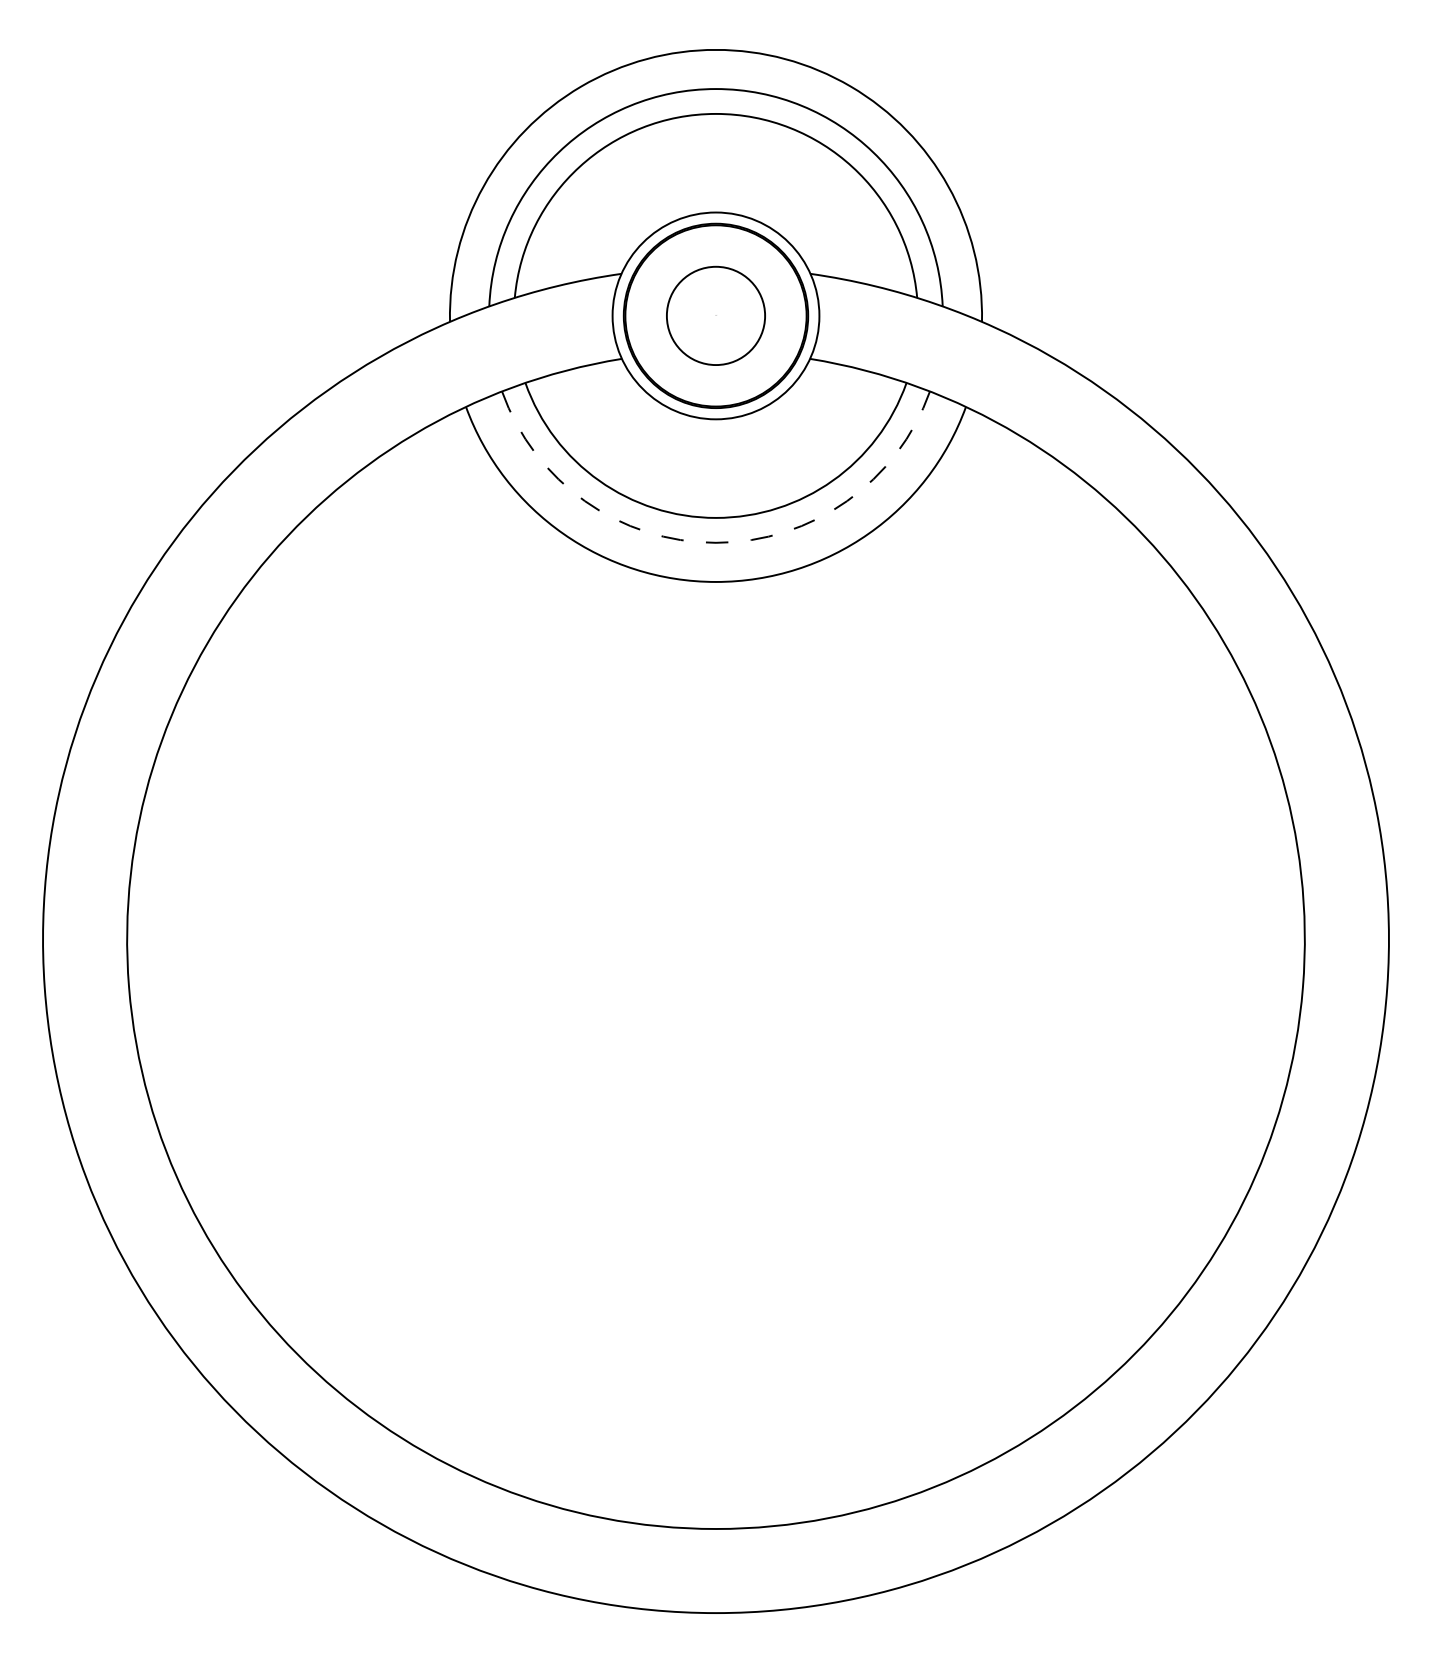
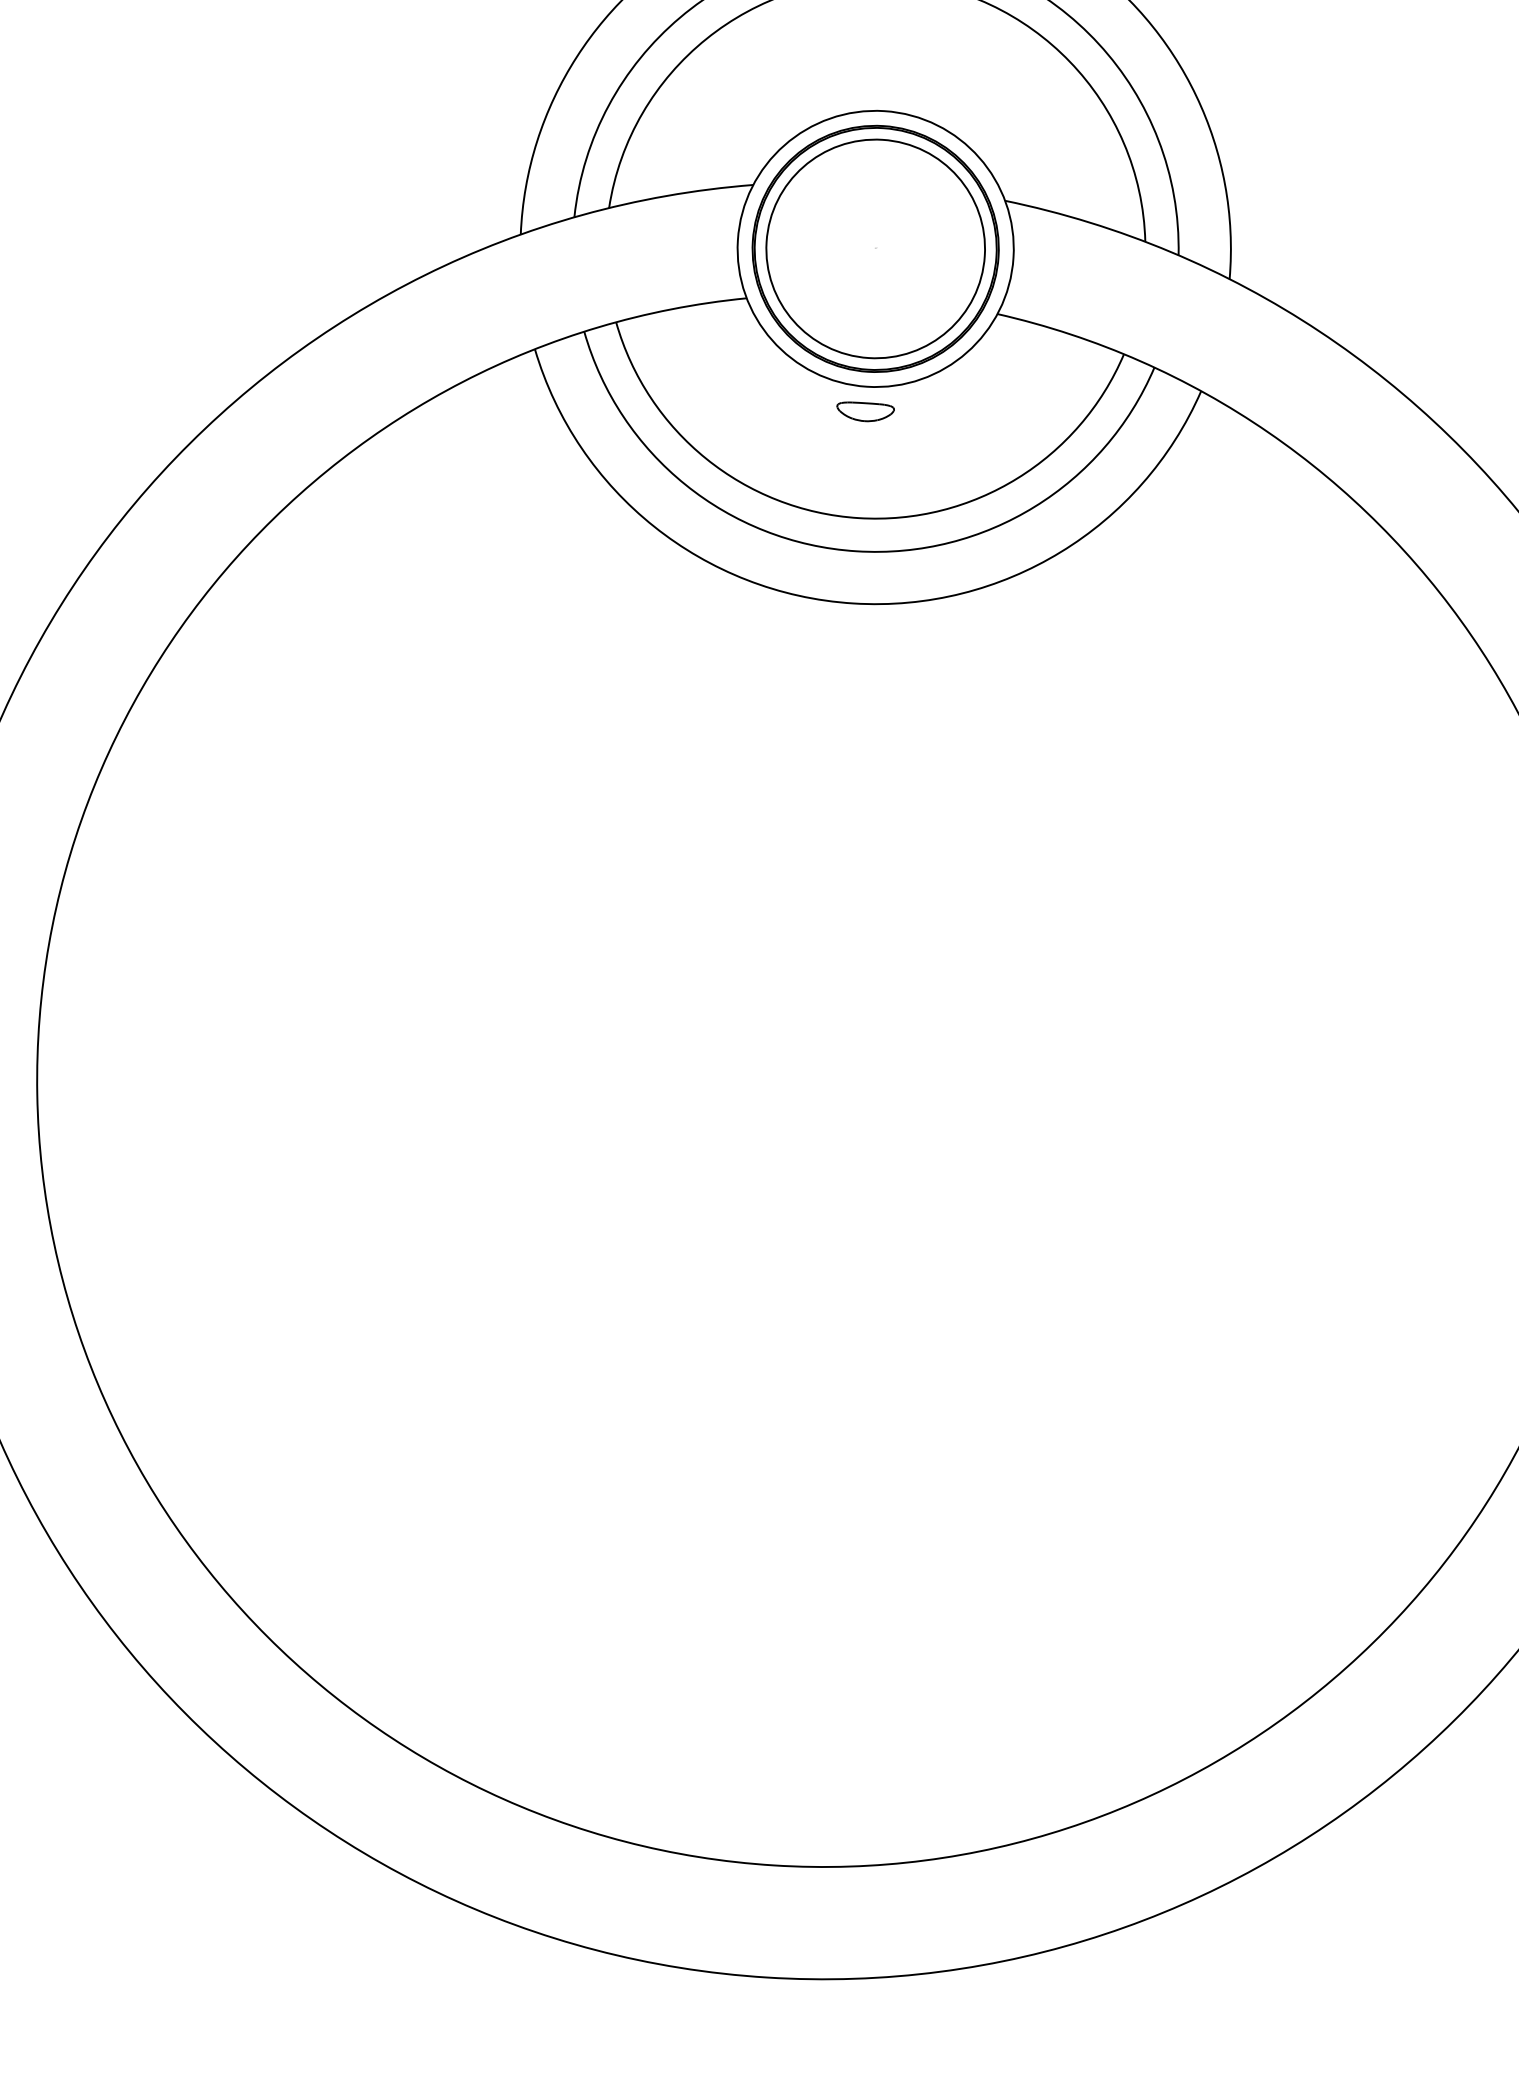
circle: (715, 315) -> (875, 248), size x1.67
part: (715, 438) -> (864, 412), added
arc: (716, 542) -> (857, 550), dashed -> solid

